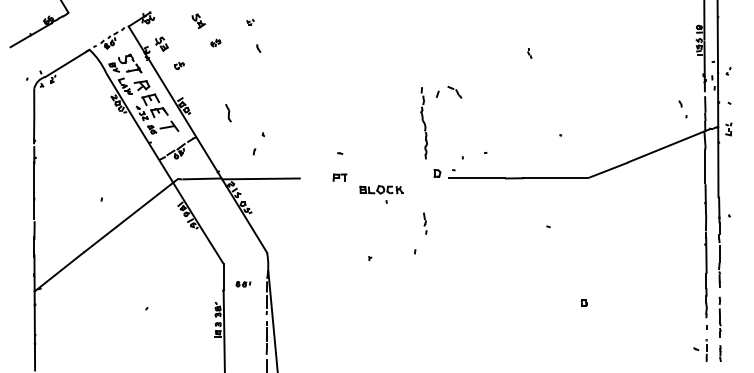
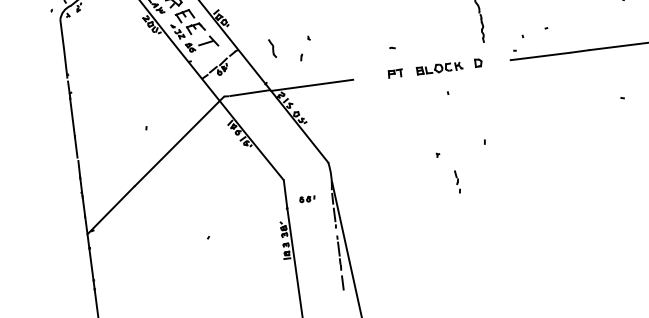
part: (228, 113) -> (272, 49), moved
part: (437, 173) -> (478, 63), moved
part: (381, 189) -> (439, 67), moved
part: (425, 223) -> (457, 181), moved

